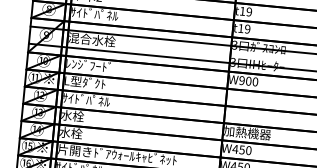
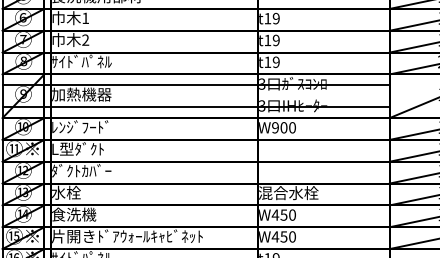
text: (91, 39) -> (81, 94), 混合水栓 -> 加熱機器
text: (86, 99) -> (81, 170), ｻｲﾄﾞﾊﾟﾈﾙ -> ﾀﾞｸﾄｶﾊﾞｰ
text: (77, 133) -> (74, 214), 水栓 -> 食洗機
text: (247, 133) -> (288, 193), 加熱機器 -> 混合水栓

